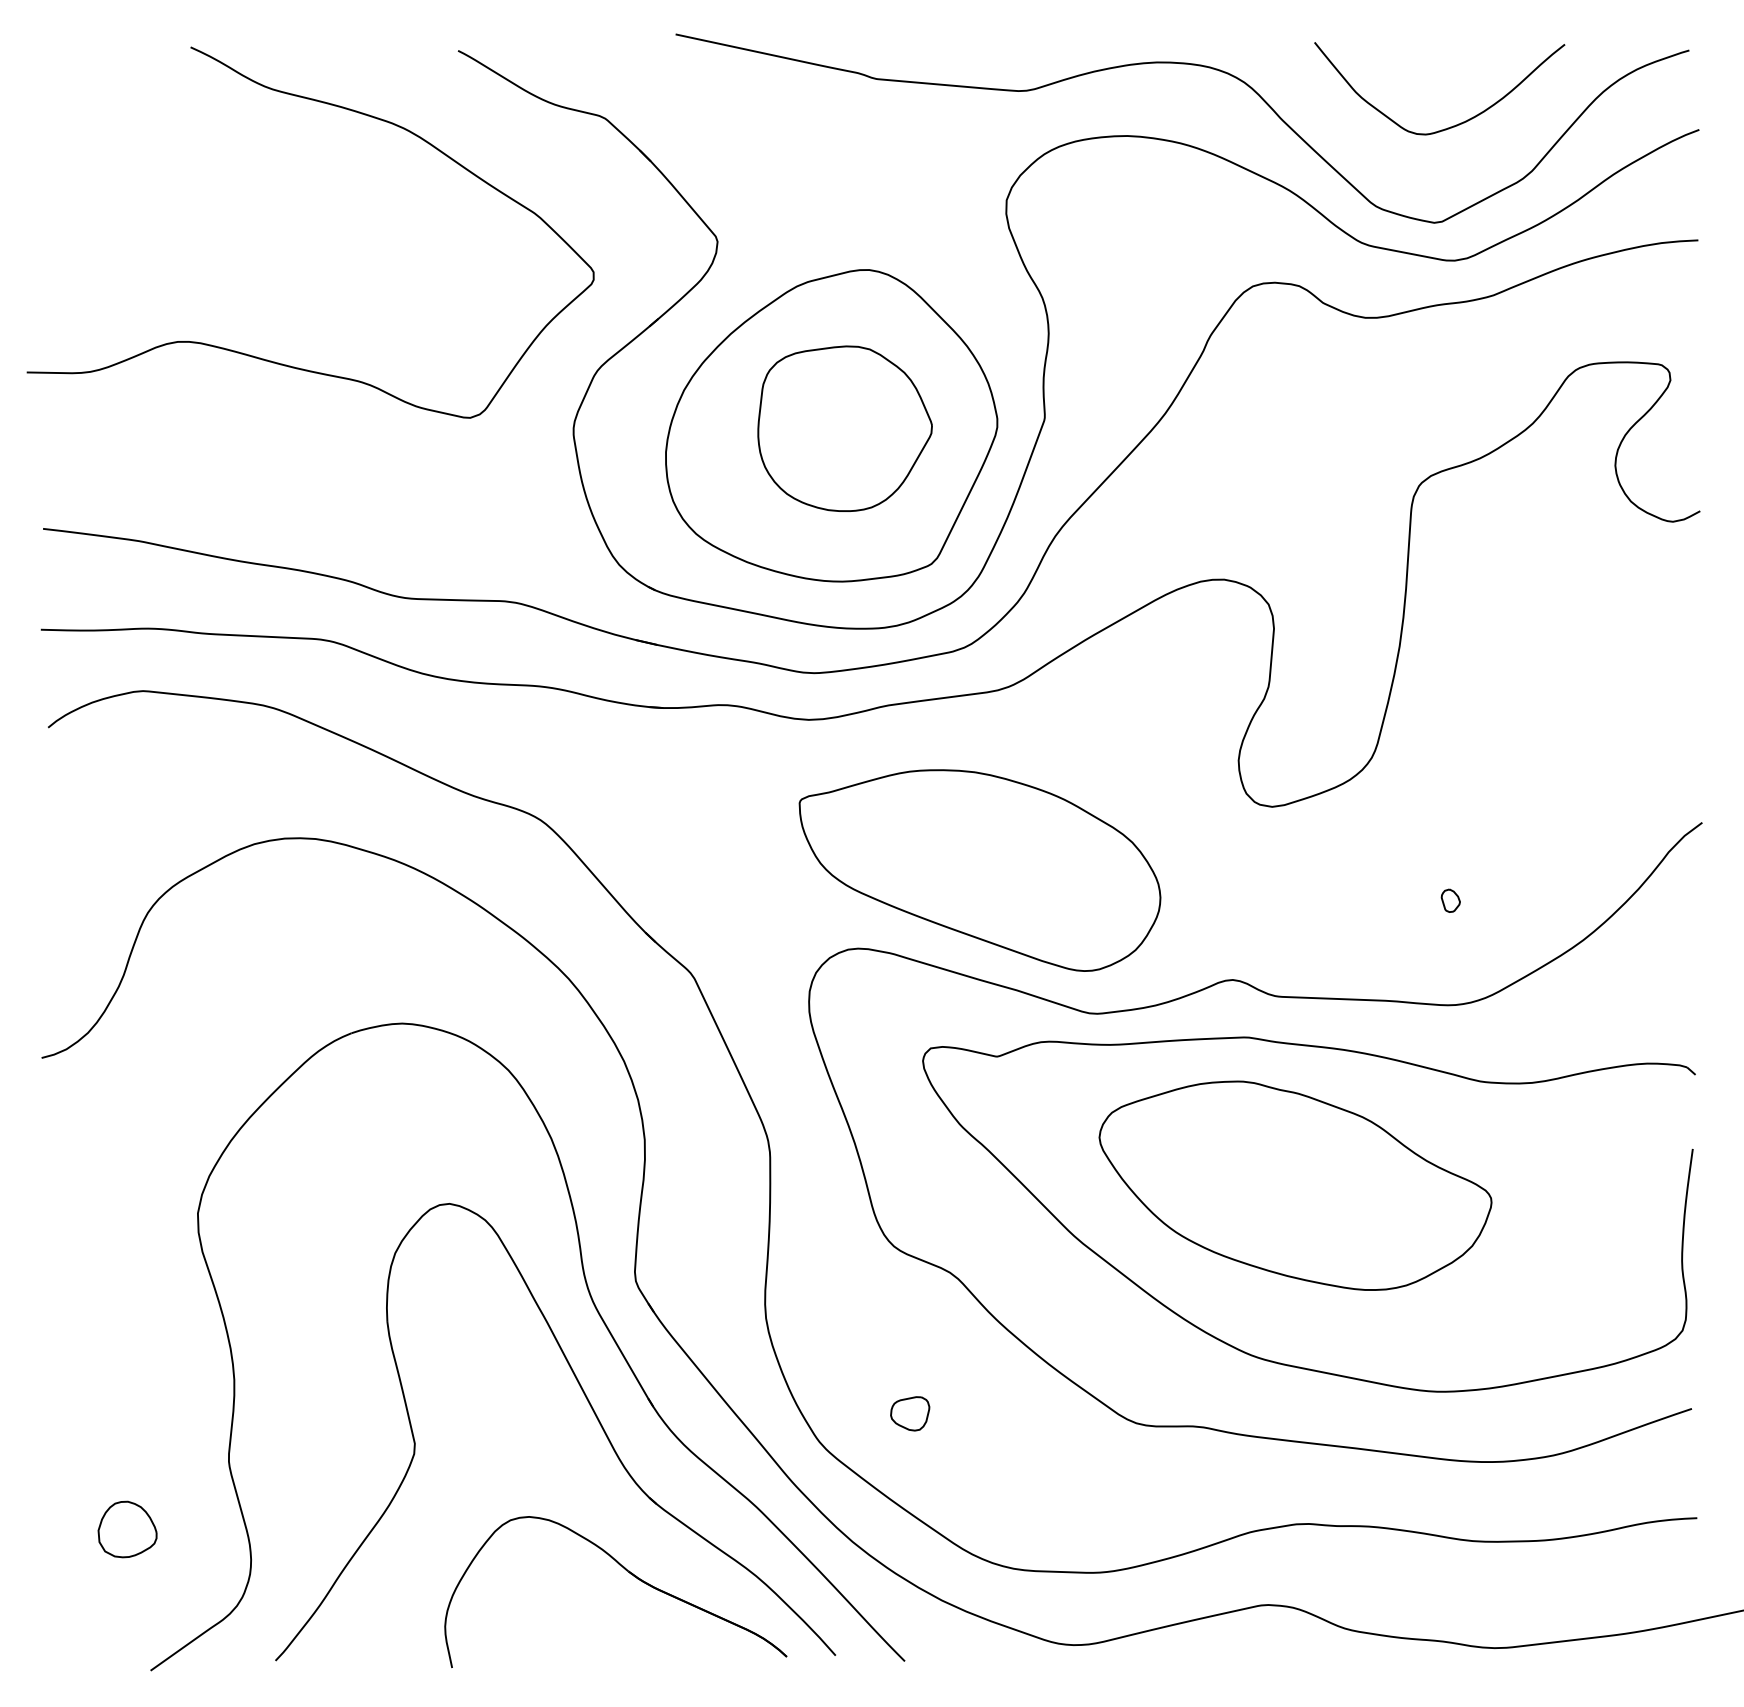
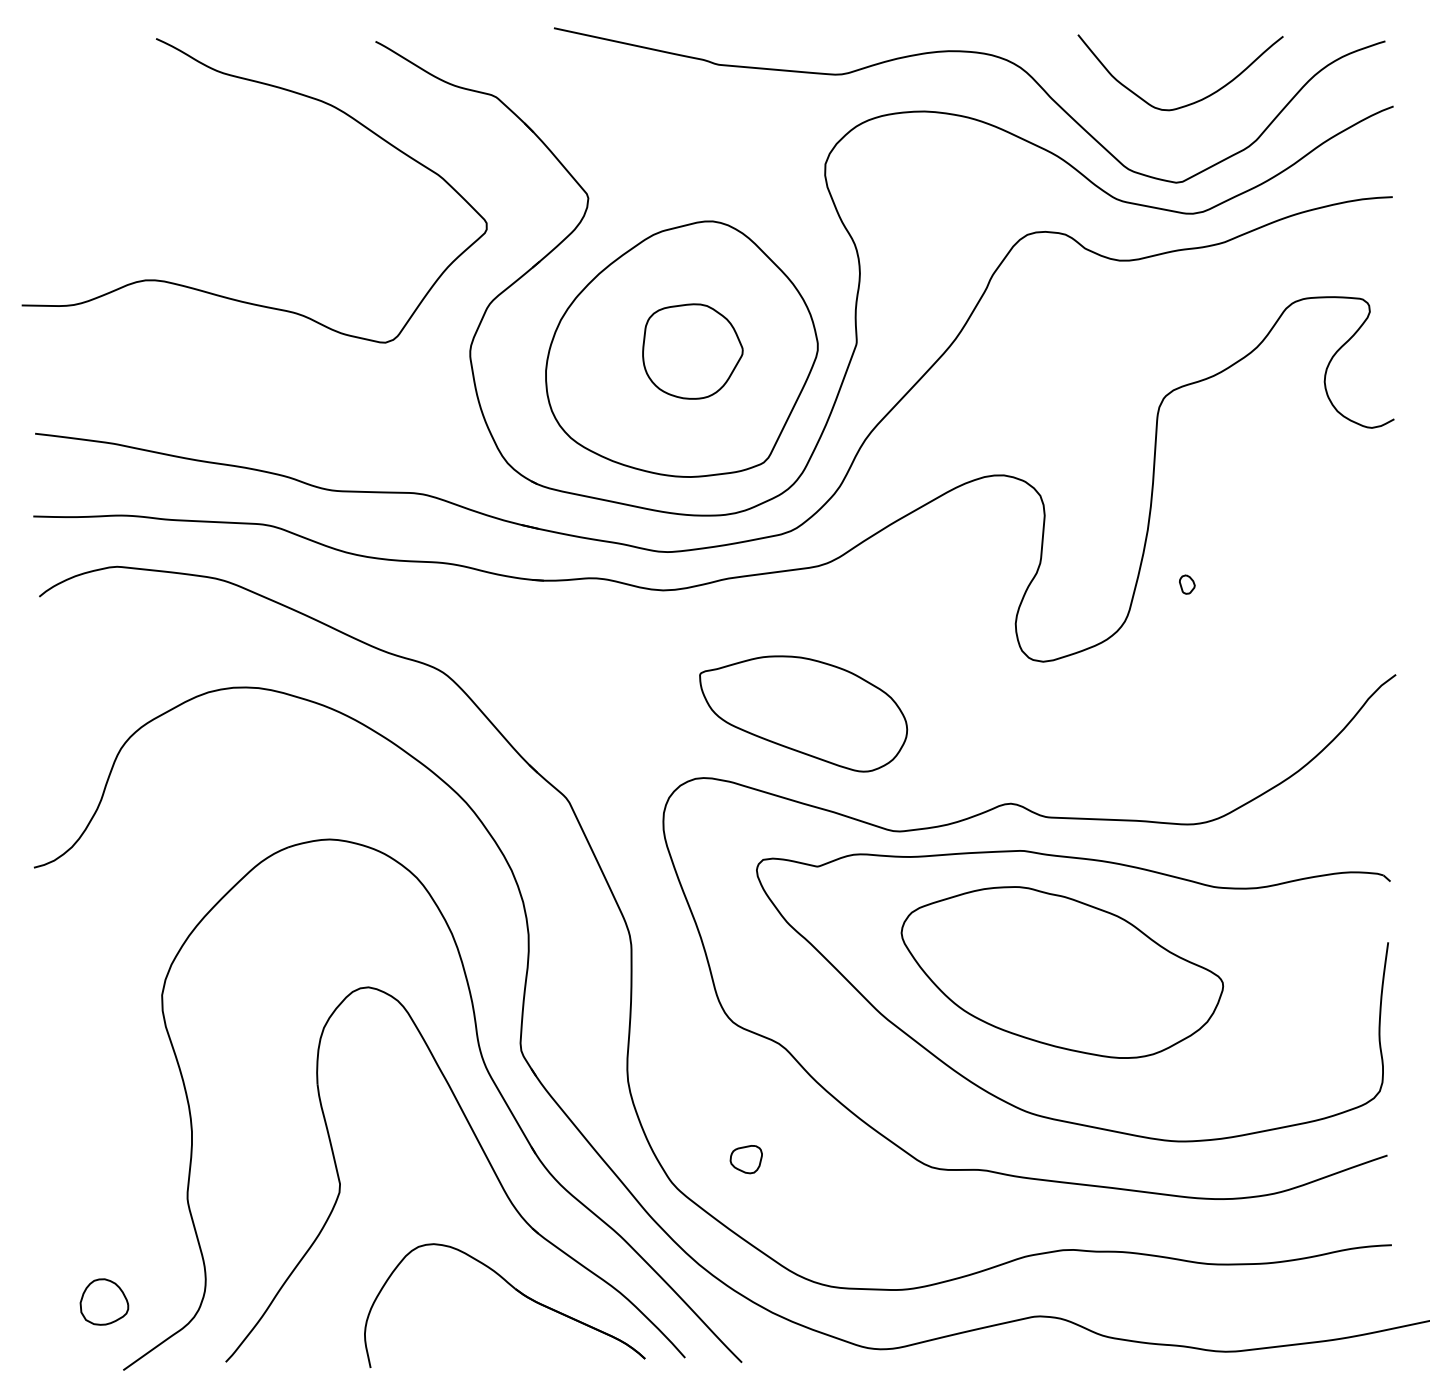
part: (844, 428) -> (692, 351), size x0.7
part: (979, 870) -> (803, 713), size x0.7
part: (1450, 900) -> (1187, 584), moved
part: (127, 1529) -> (104, 1302), moved

